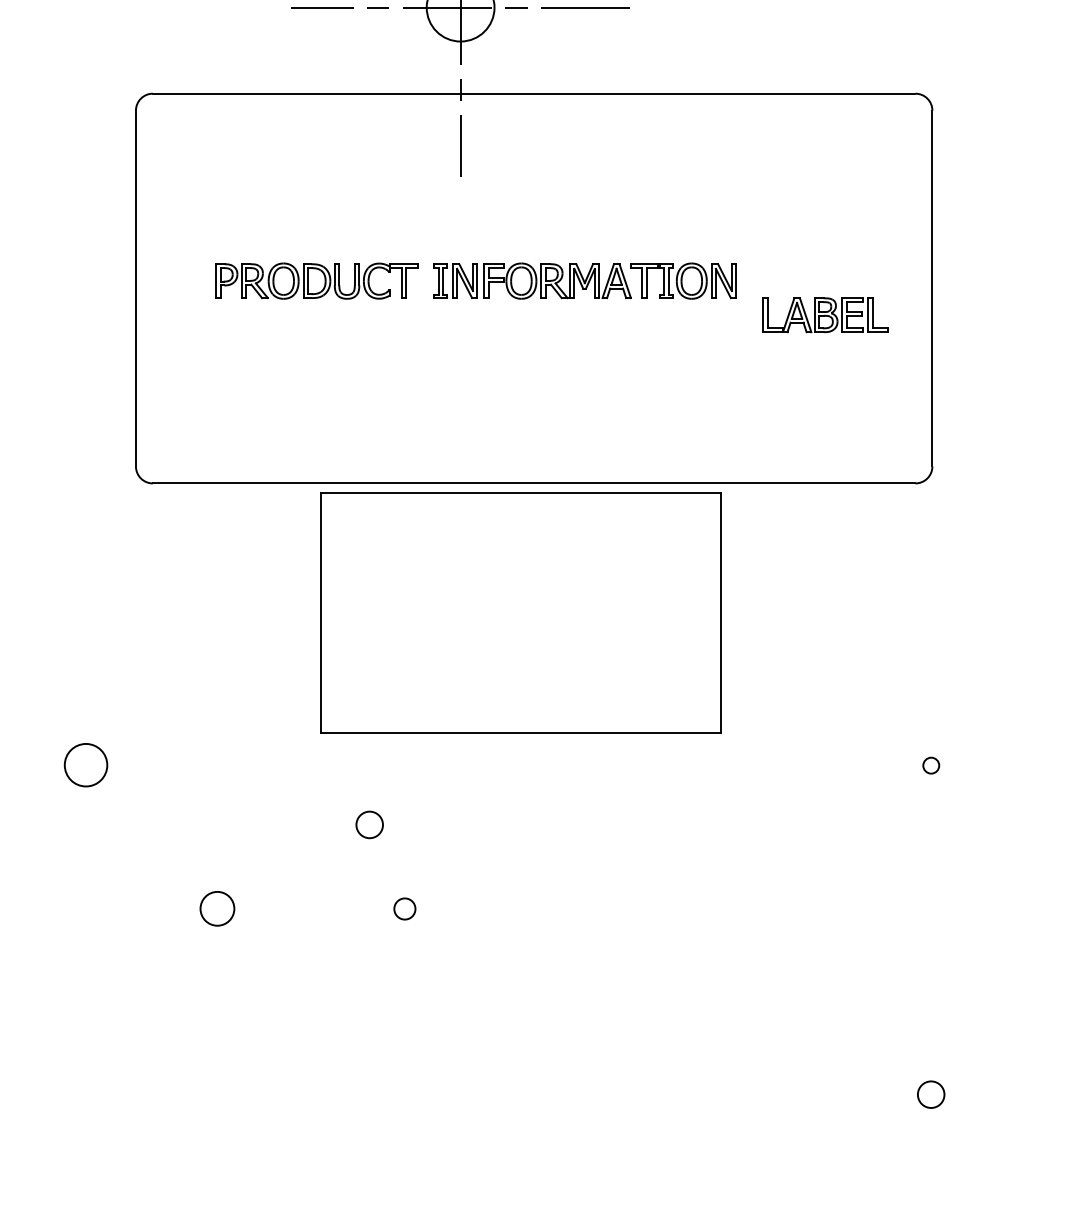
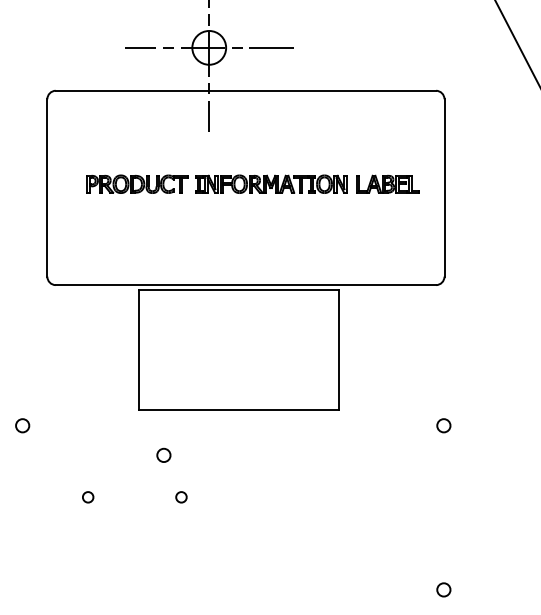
part: (824, 313) -> (387, 183), moved
circle: (86, 764) -> (22, 425), size x0.62
circle: (930, 764) -> (443, 425), size x1.67
circle: (218, 909) -> (88, 497), size x0.62

